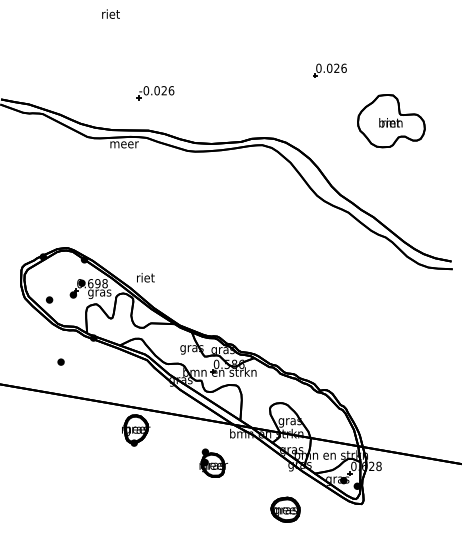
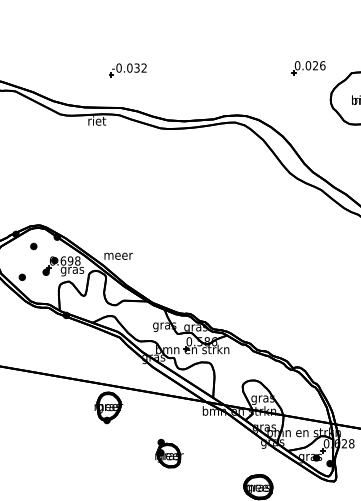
part: (329, 70) -> (308, 67), moved
text: (167, 90) -> (140, 67), -0.026 -> -0.032
text: (124, 143) -> (97, 120), meer -> riet
text: (145, 277) -> (118, 254), riet -> meer
part: (60, 361) -> (33, 245), moved
part: (213, 462) -> (169, 452), moved

